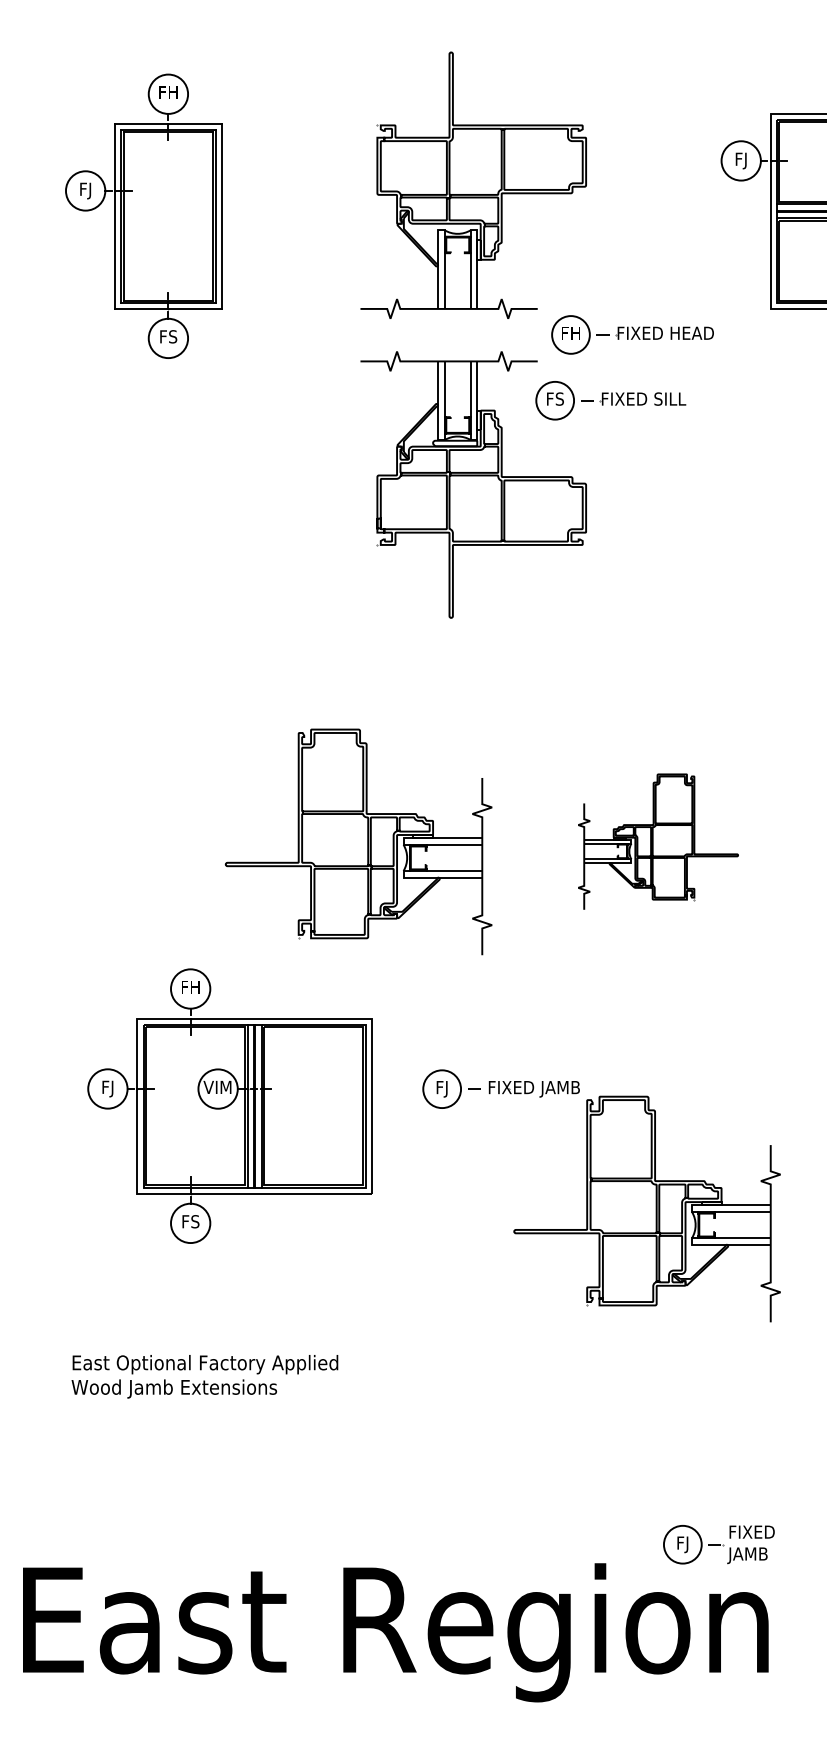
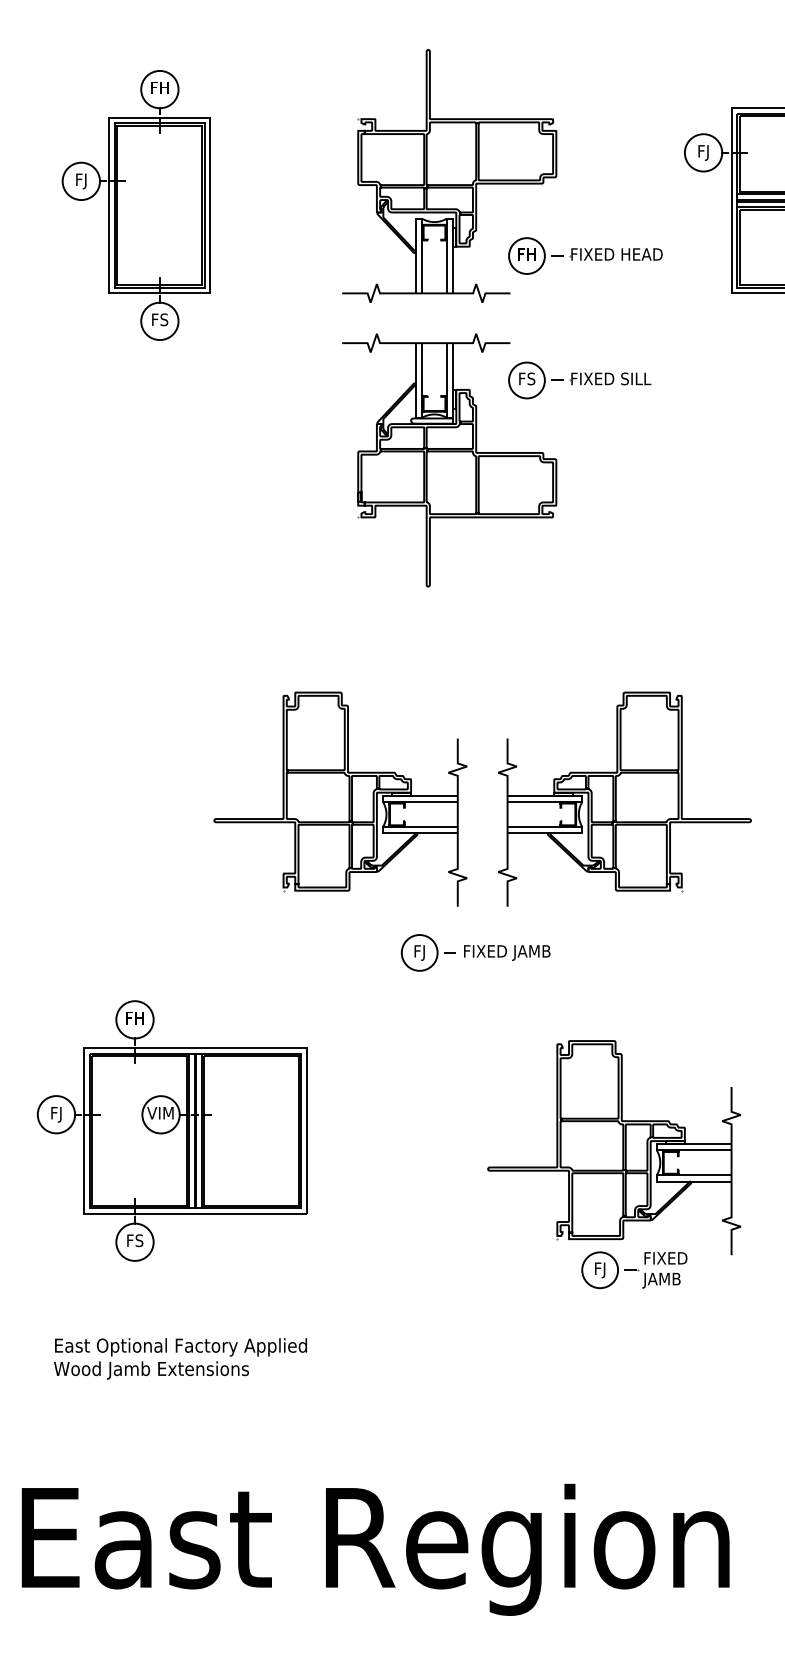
part: (632, 334) -> (585, 255), moved
part: (657, 841) -> (624, 798), size x1.67
part: (500, 1088) -> (475, 952), moved
part: (229, 1105) -> (171, 1130), moved
text: (204, 1376) -> (180, 1358), moved
part: (719, 1544) -> (634, 1270), moved

